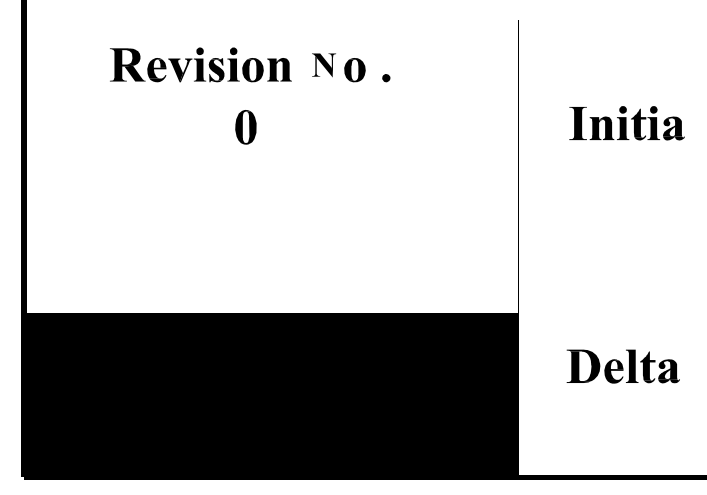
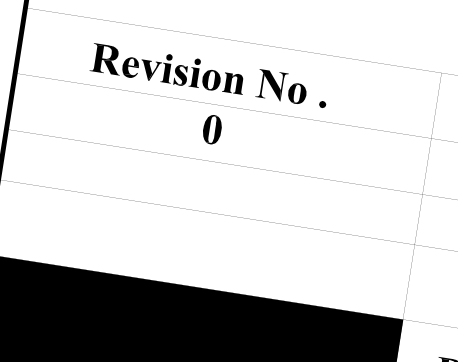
part: (323, 65) -> (271, 85), size x1.43
part: (245, 127) -> (211, 129), moved

